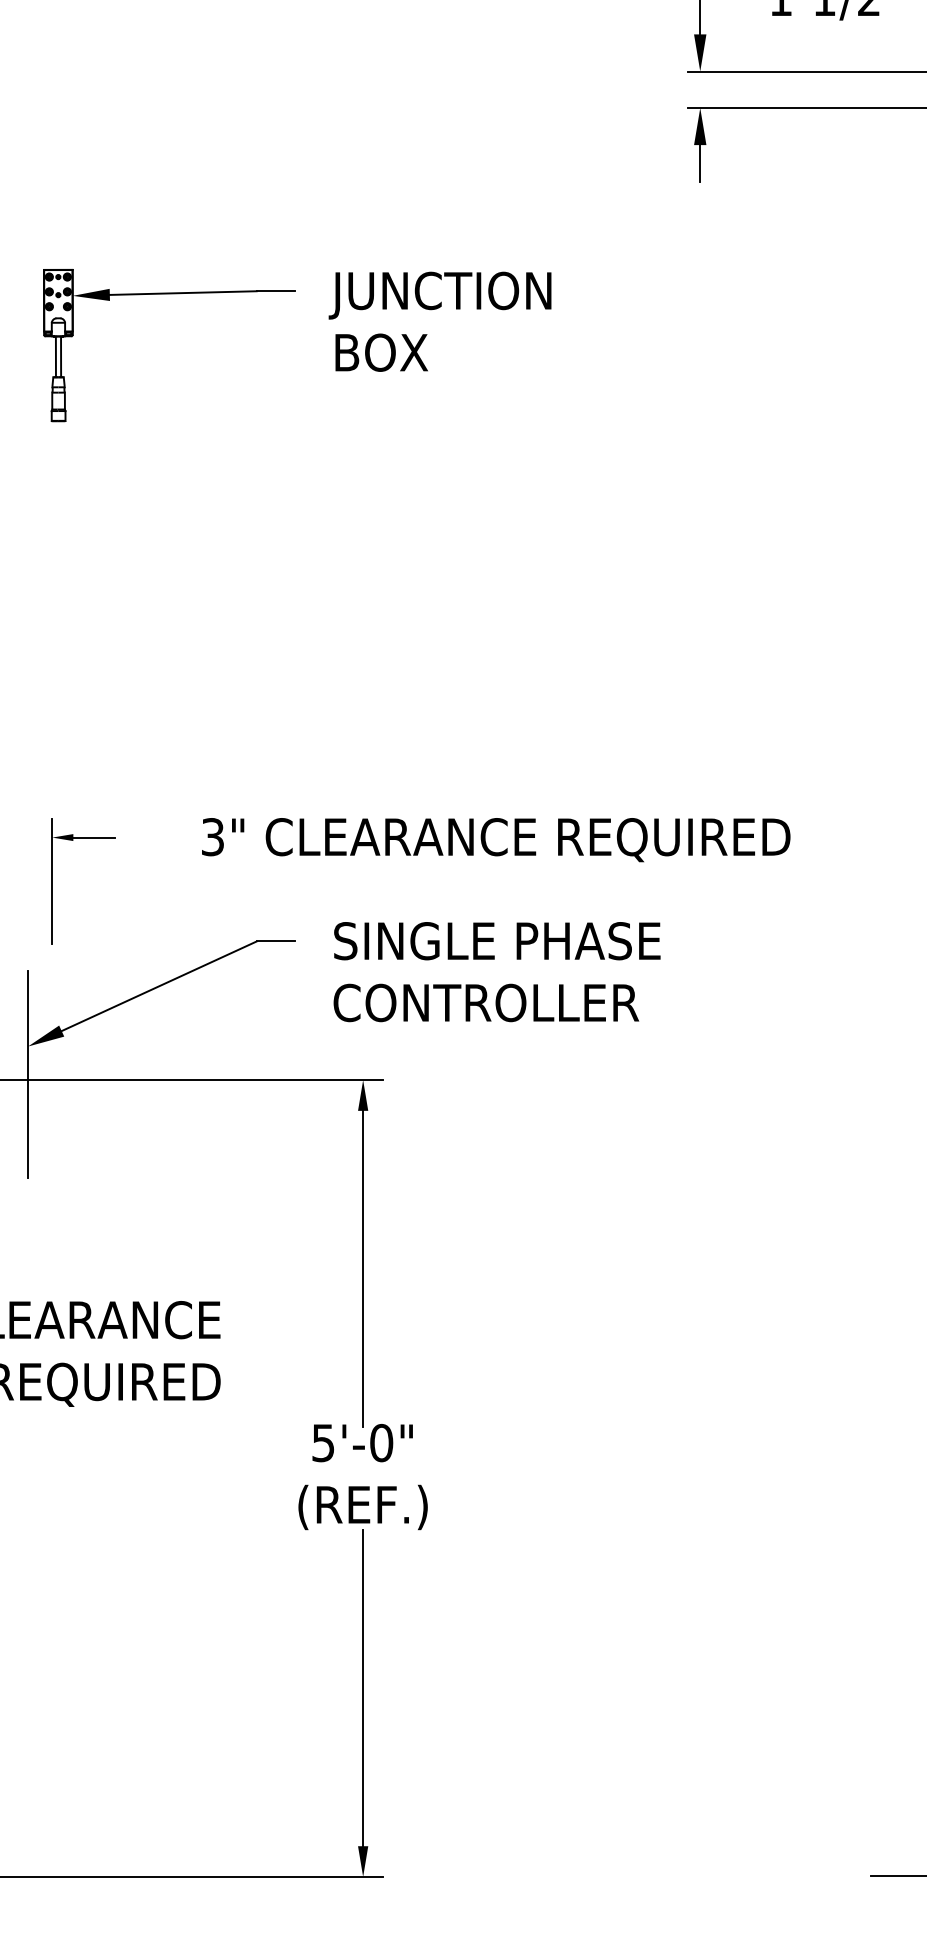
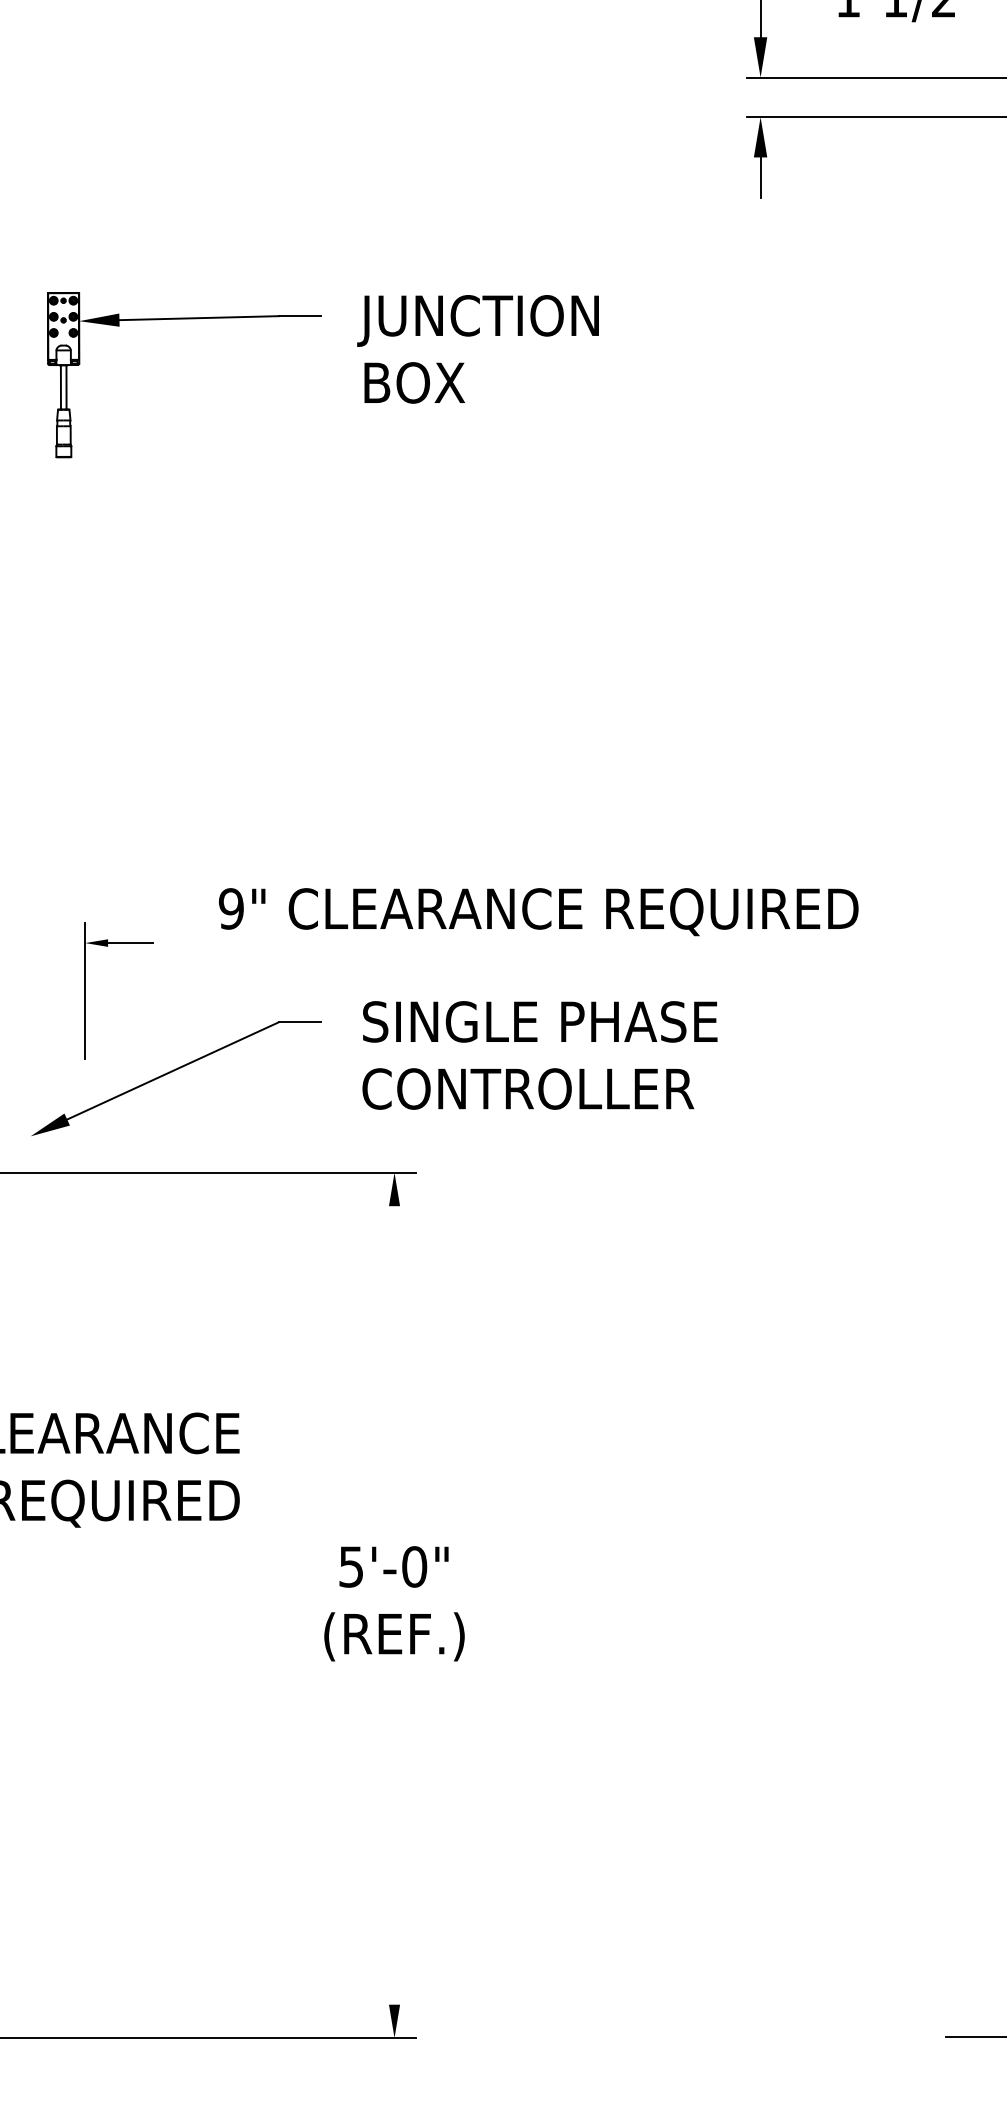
text: (212, 837) -> (230, 909), 3" -> 9"
part: (52, 881) -> (85, 990), moved
line: (28, 1074) -> (31, 1166), removed
line: (363, 1268) -> (394, 1377), removed
line: (363, 1687) -> (394, 1832), removed

